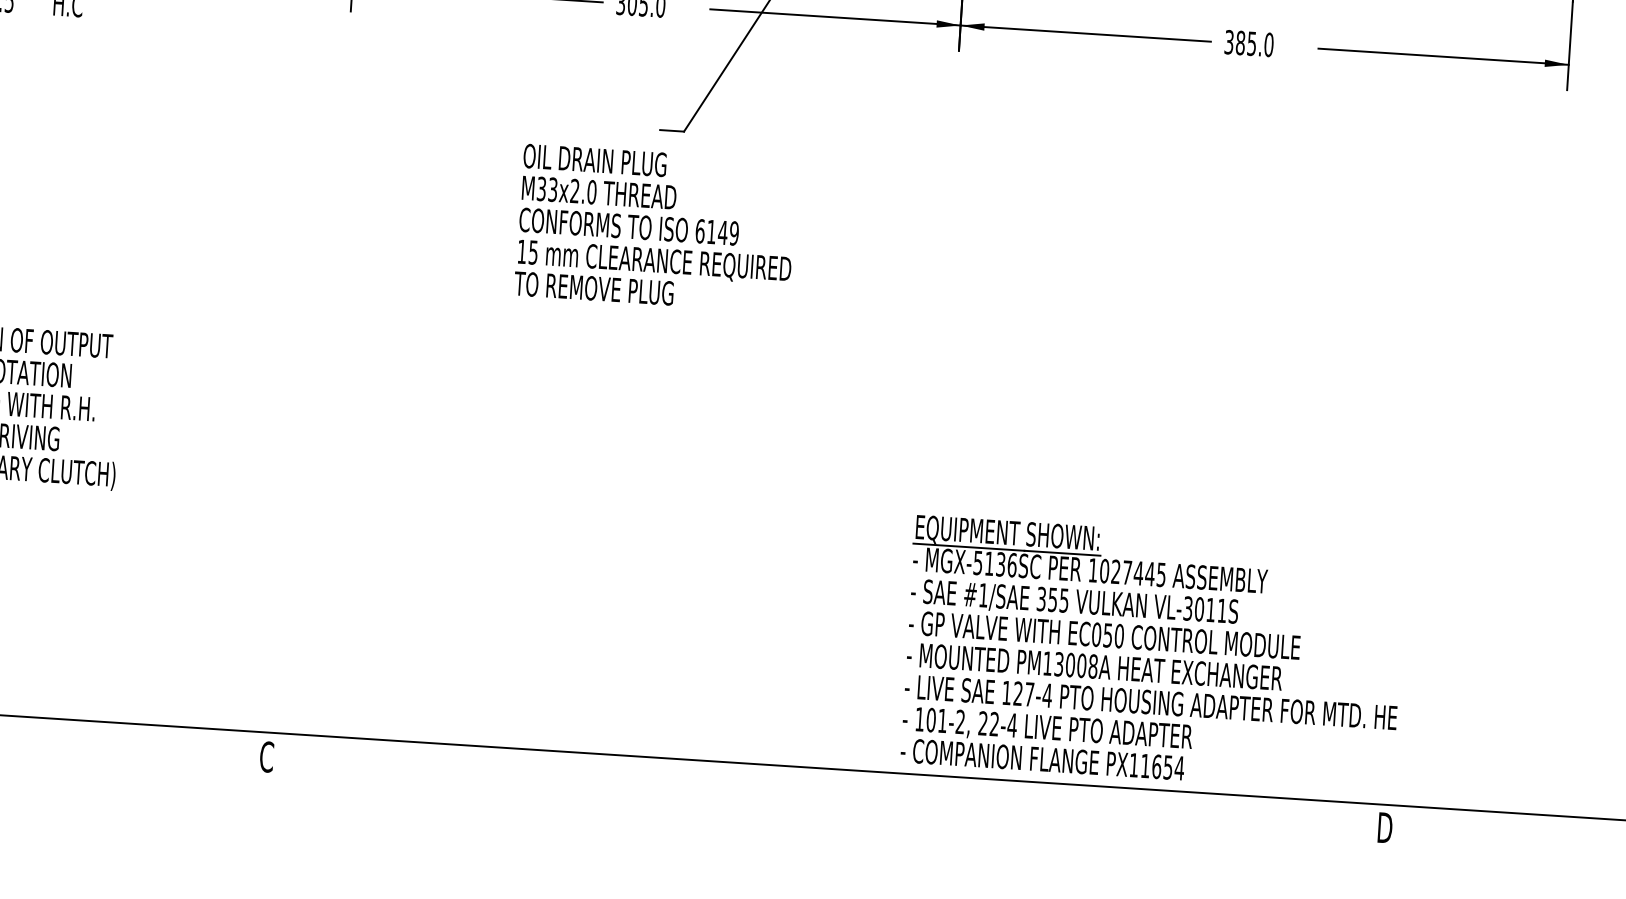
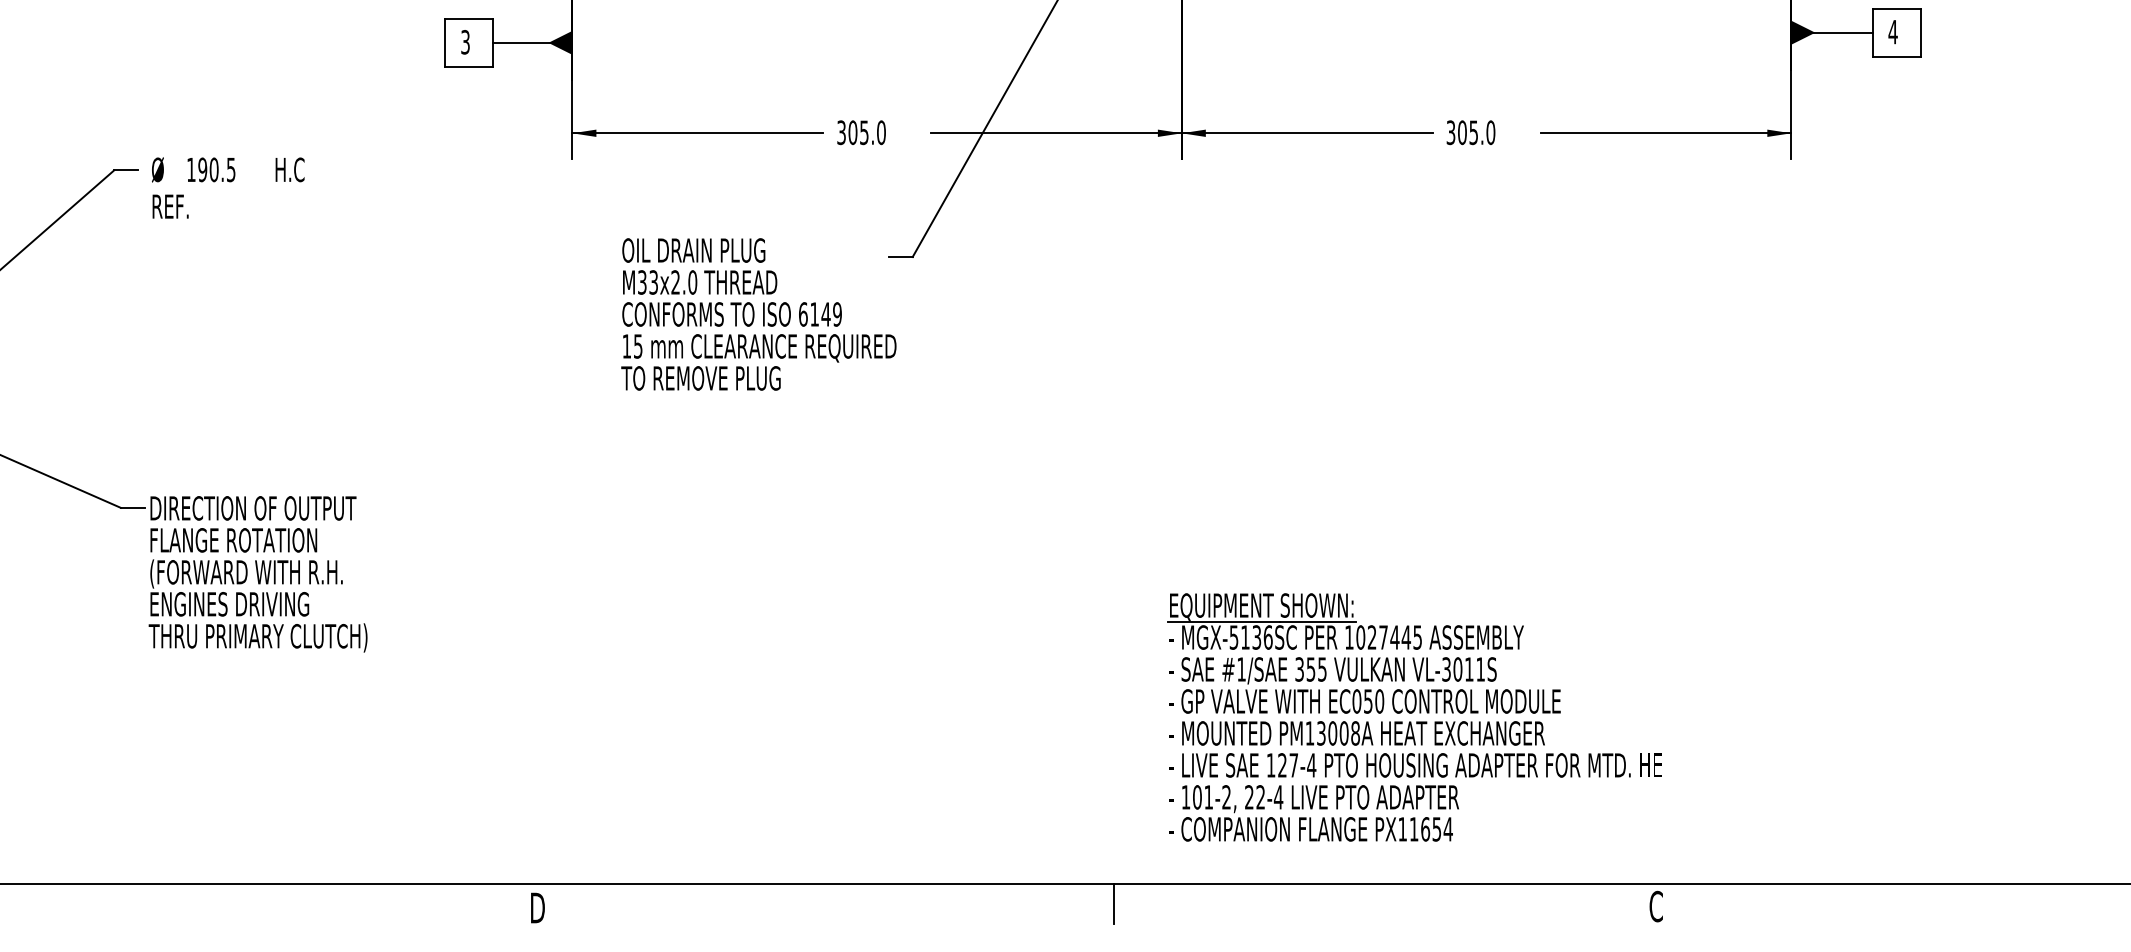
text: (1240, 42) -> (1462, 132), 385.0 -> 305.0
text: (655, 228) -> (758, 314), moved
part: (1153, 654) -> (1414, 717), moved
text: (267, 756) -> (537, 907), C -> D
line: (842, 789) -> (1113, 903), added
text: (1384, 827) -> (1656, 906), D -> C

